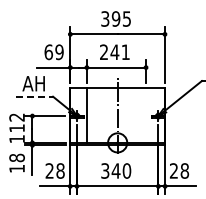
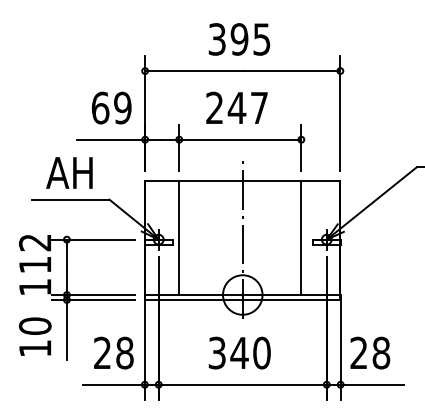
text: (125, 51) -> (258, 106), 241 -> 247
line: (34, 96) -> (71, 199), dashed -> solid
line: (146, 114) -> (302, 236), added
text: (16, 157) -> (34, 325), 18 -> 10

